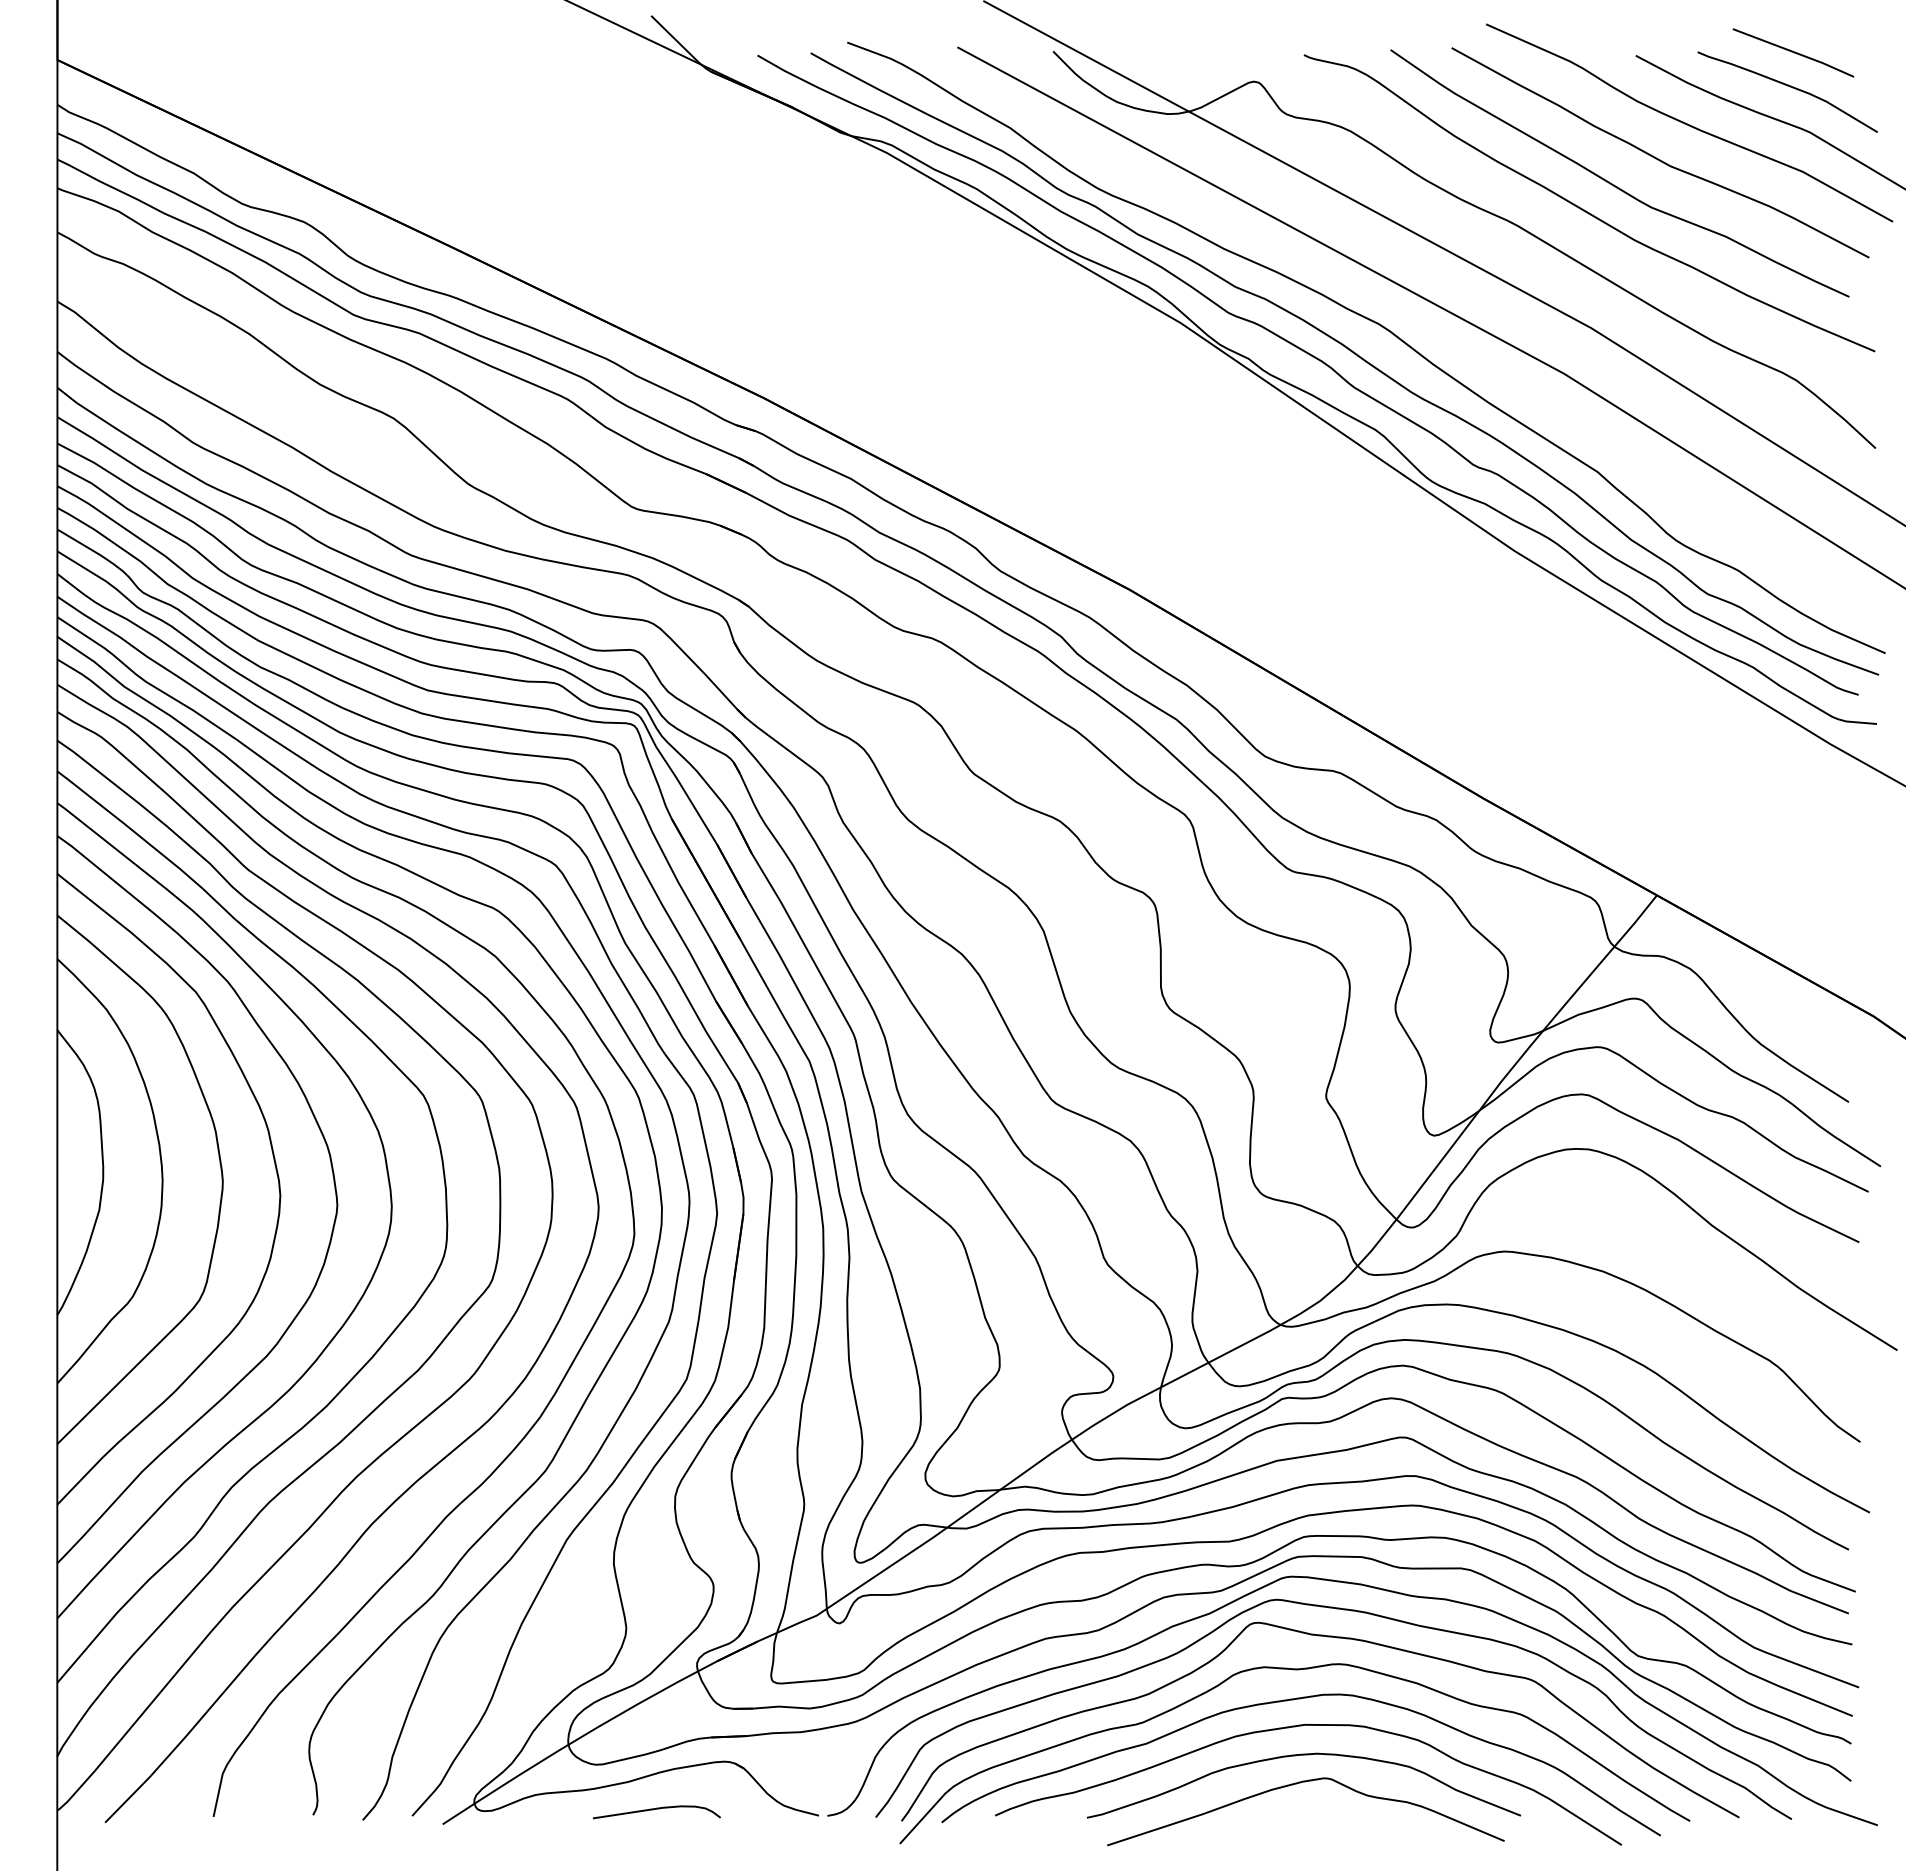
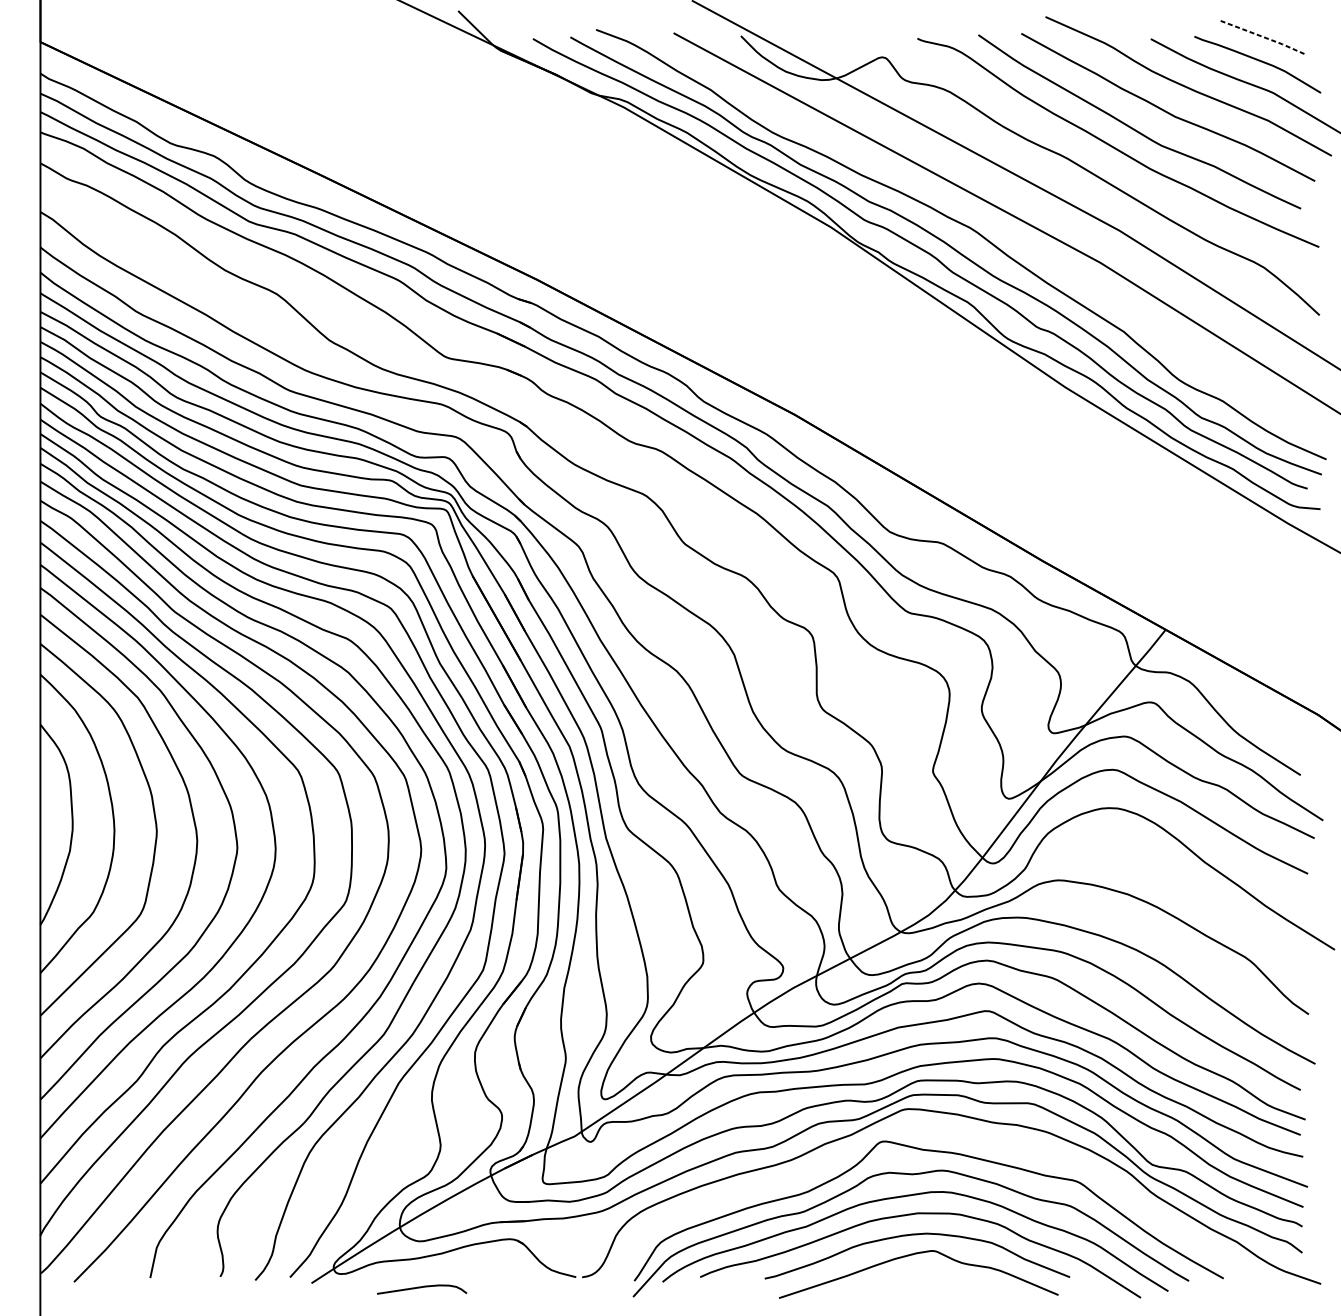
line: (1794, 52) -> (1262, 36), solid -> dashed
curve: (1343, 1610) -> (945, 1132), removed
curve: (656, 1809) -> (421, 1287), moved

